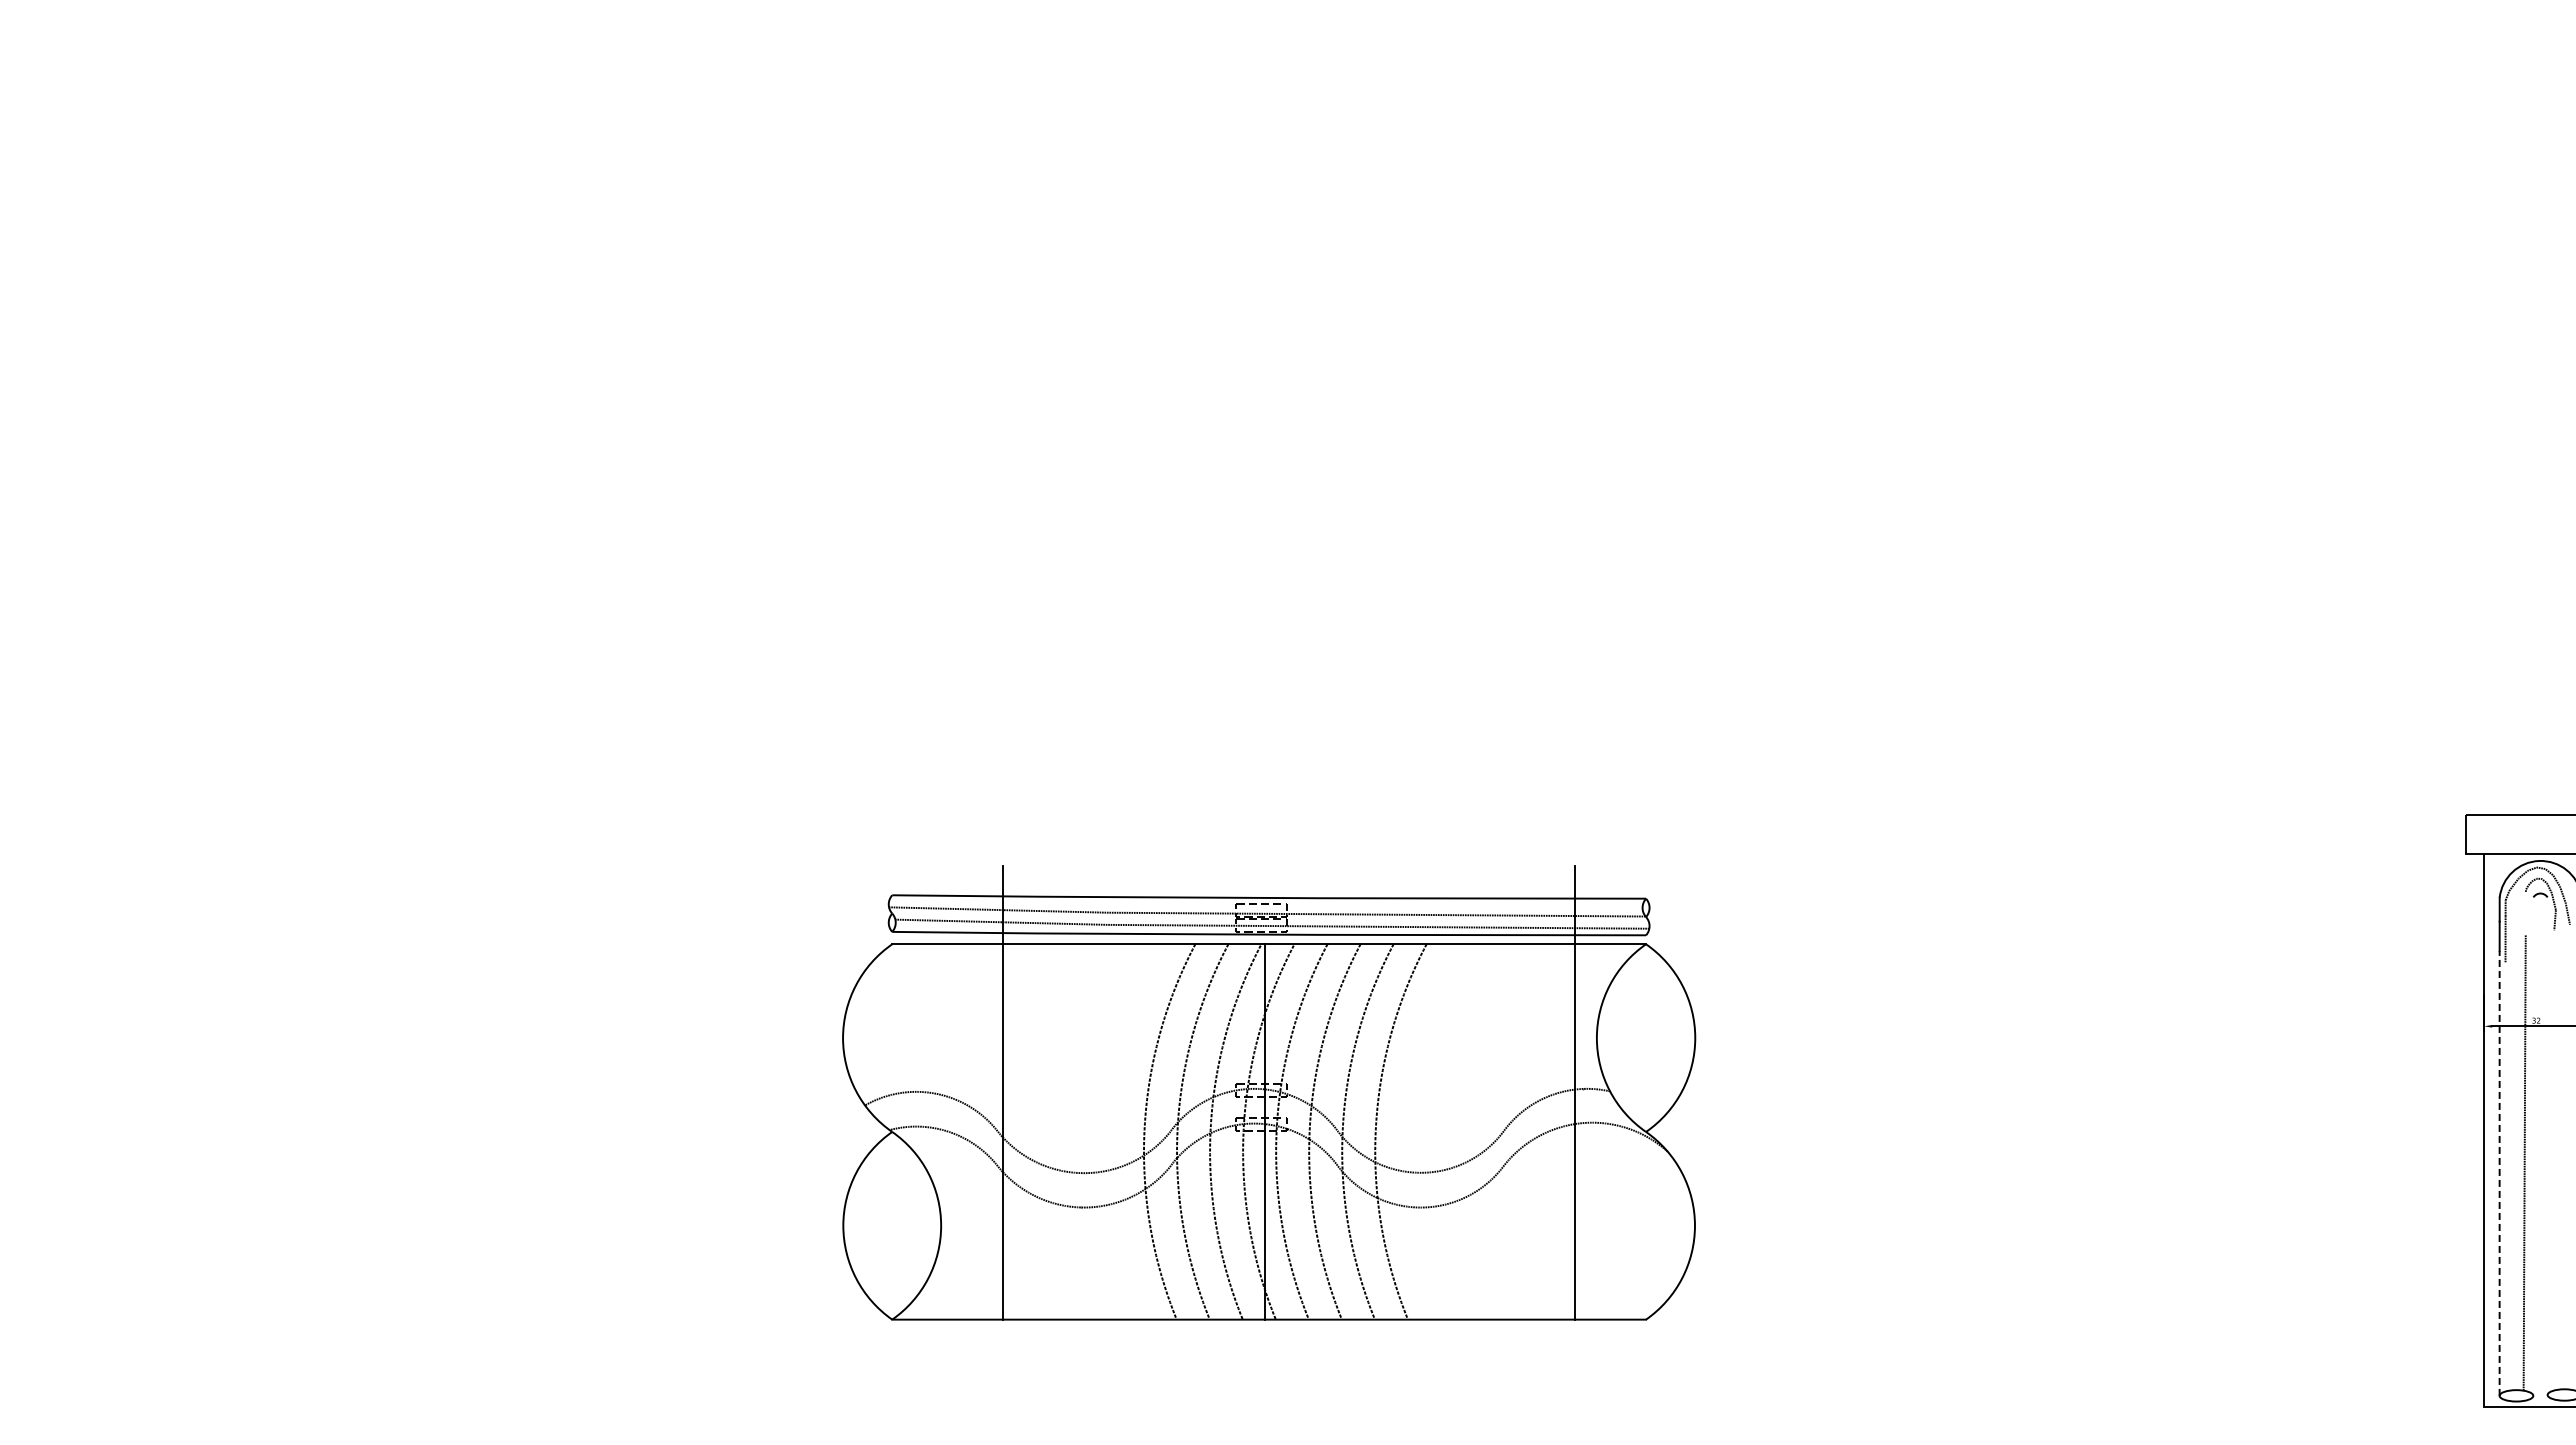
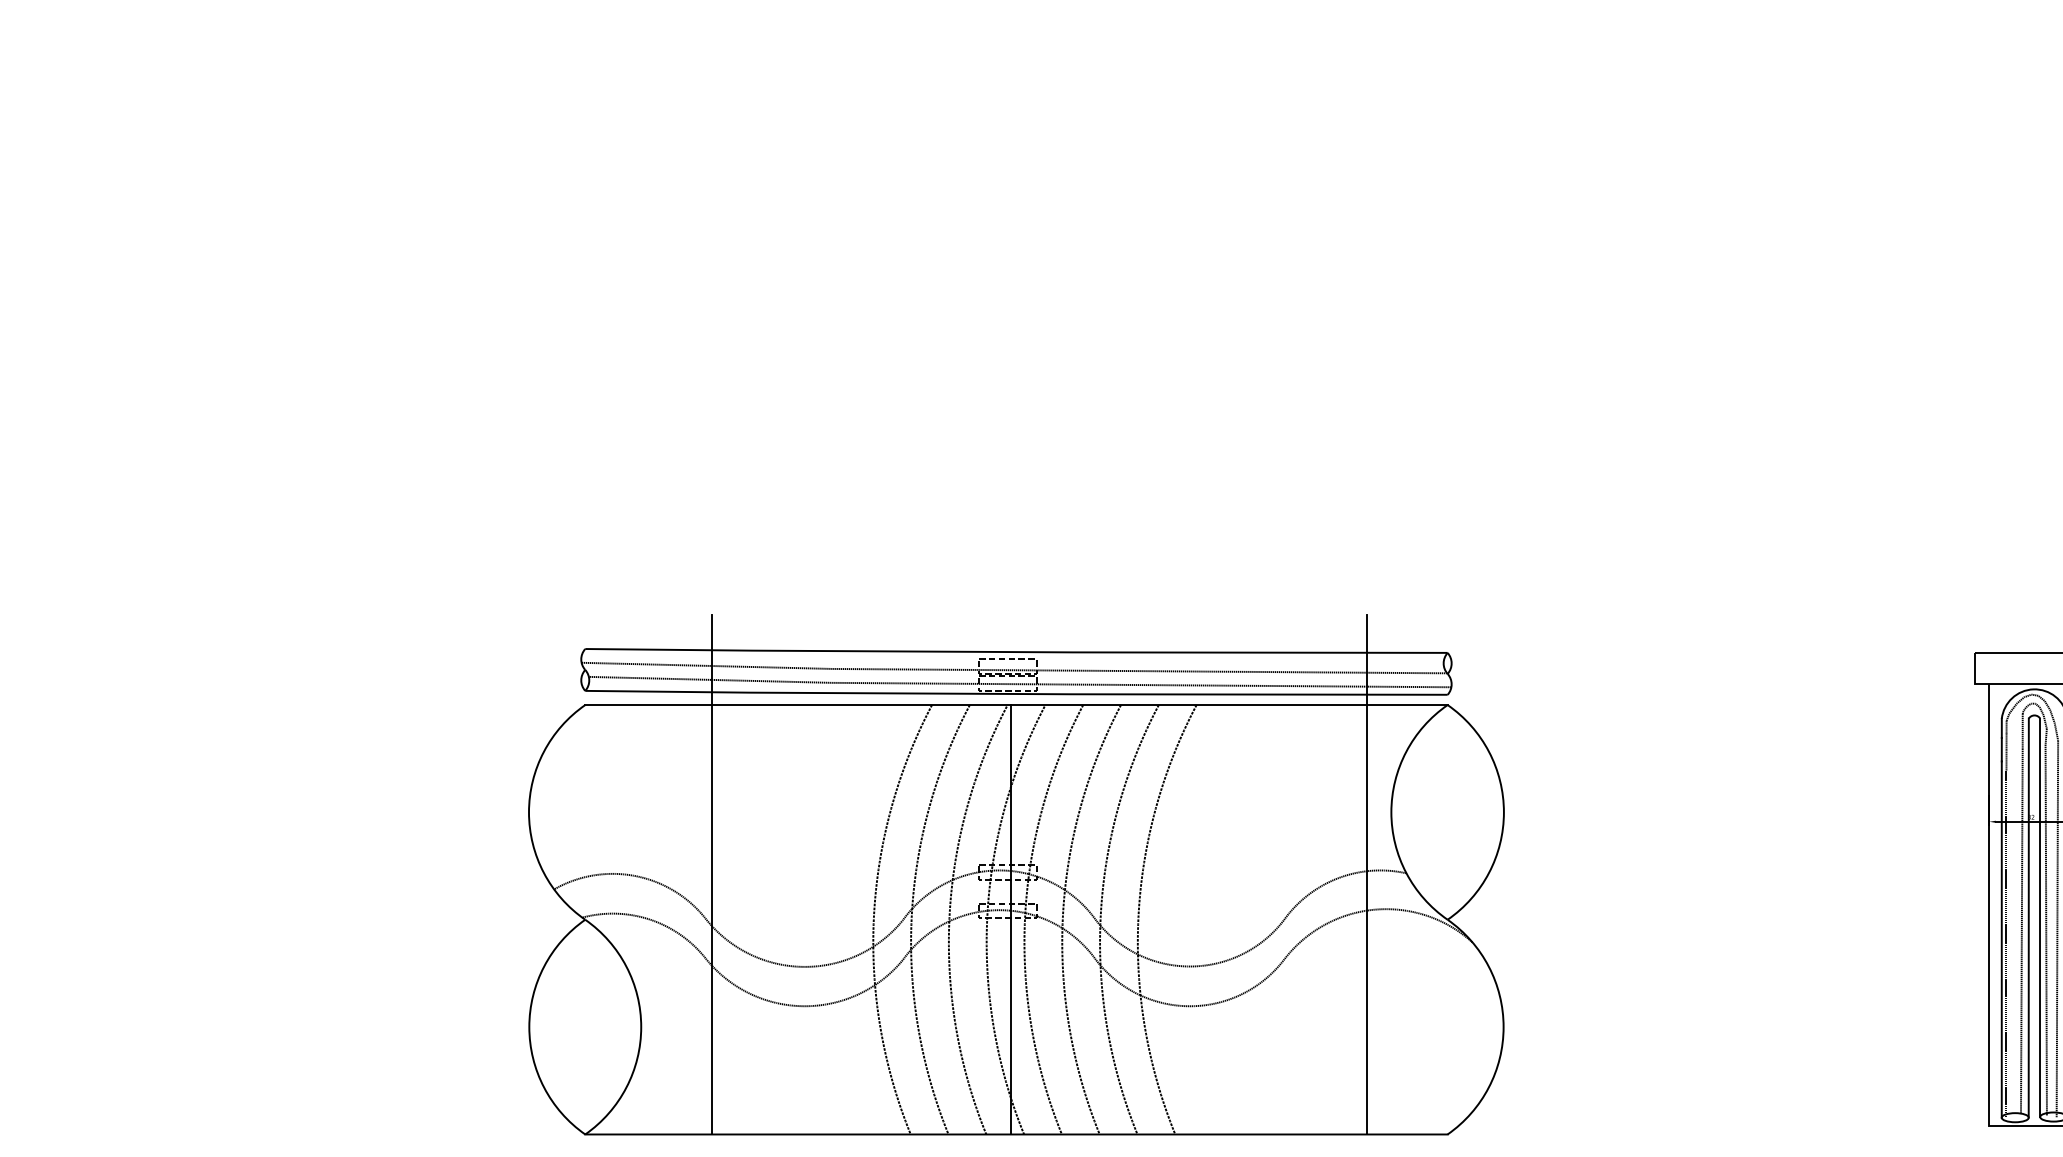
line: (2525, 913) -> (2022, 731), added
part: (1268, 1092) -> (1015, 874), size x1.43
line: (2533, 1146) -> (2028, 918), added
line: (2547, 1146) -> (2040, 918), added
line: (2569, 1160) -> (2057, 929), added
line: (2555, 1161) -> (2046, 930), added
line: (2499, 1172) -> (2001, 938), dashed -> solid
line: (2505, 1178) -> (2006, 943), added

